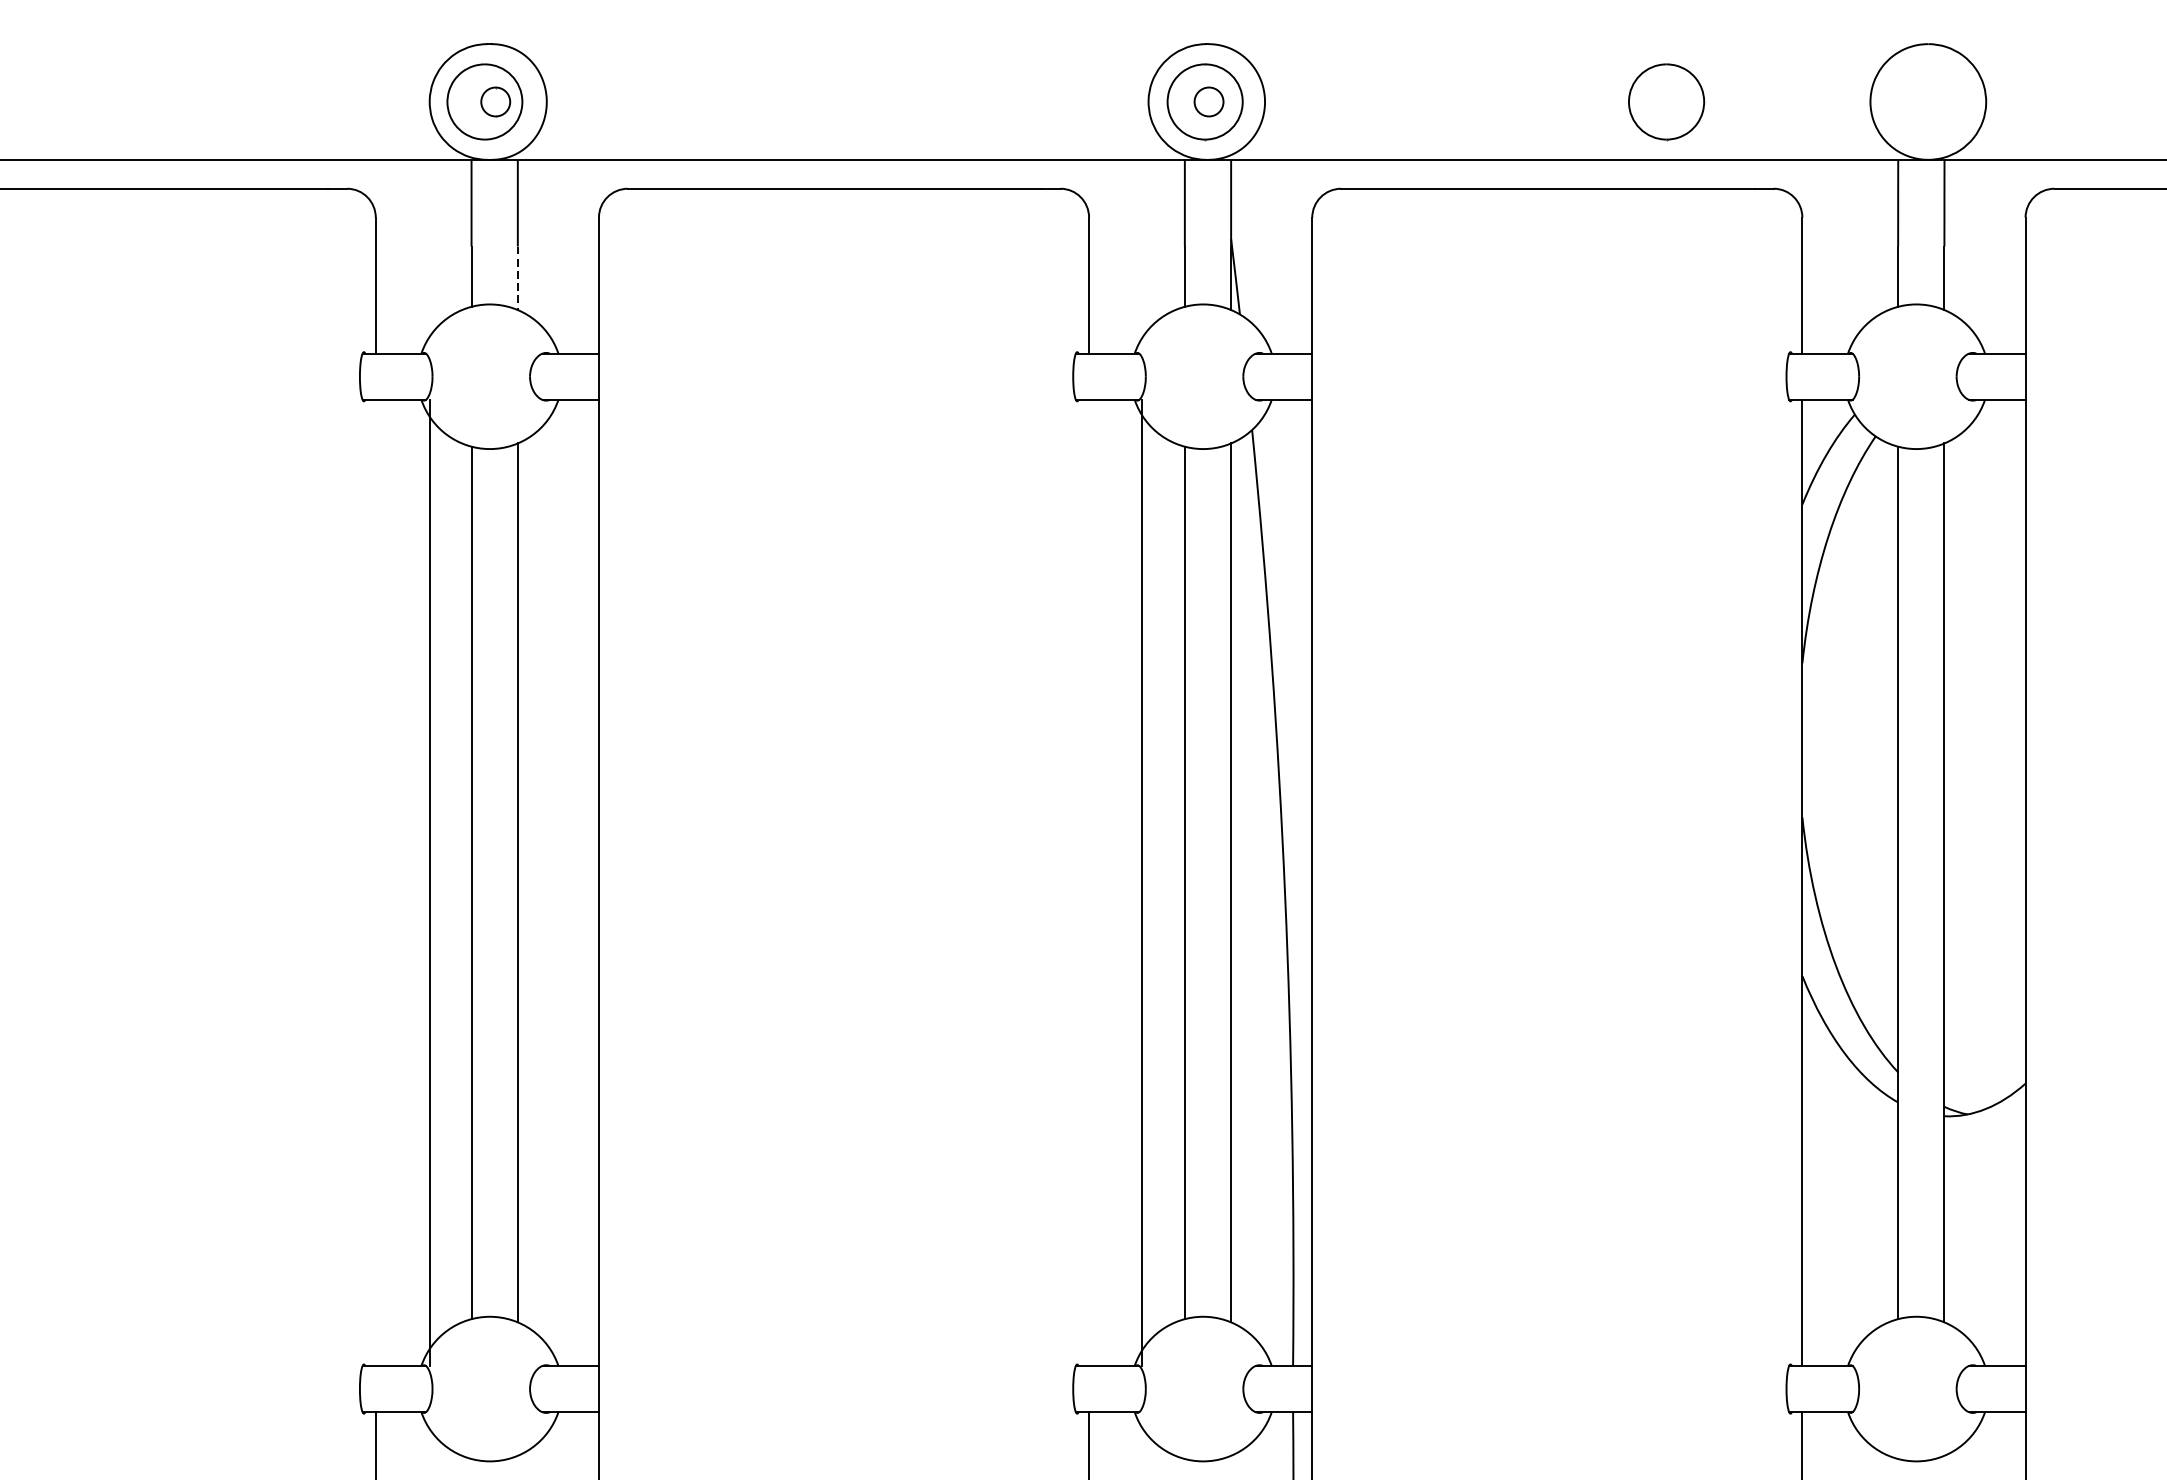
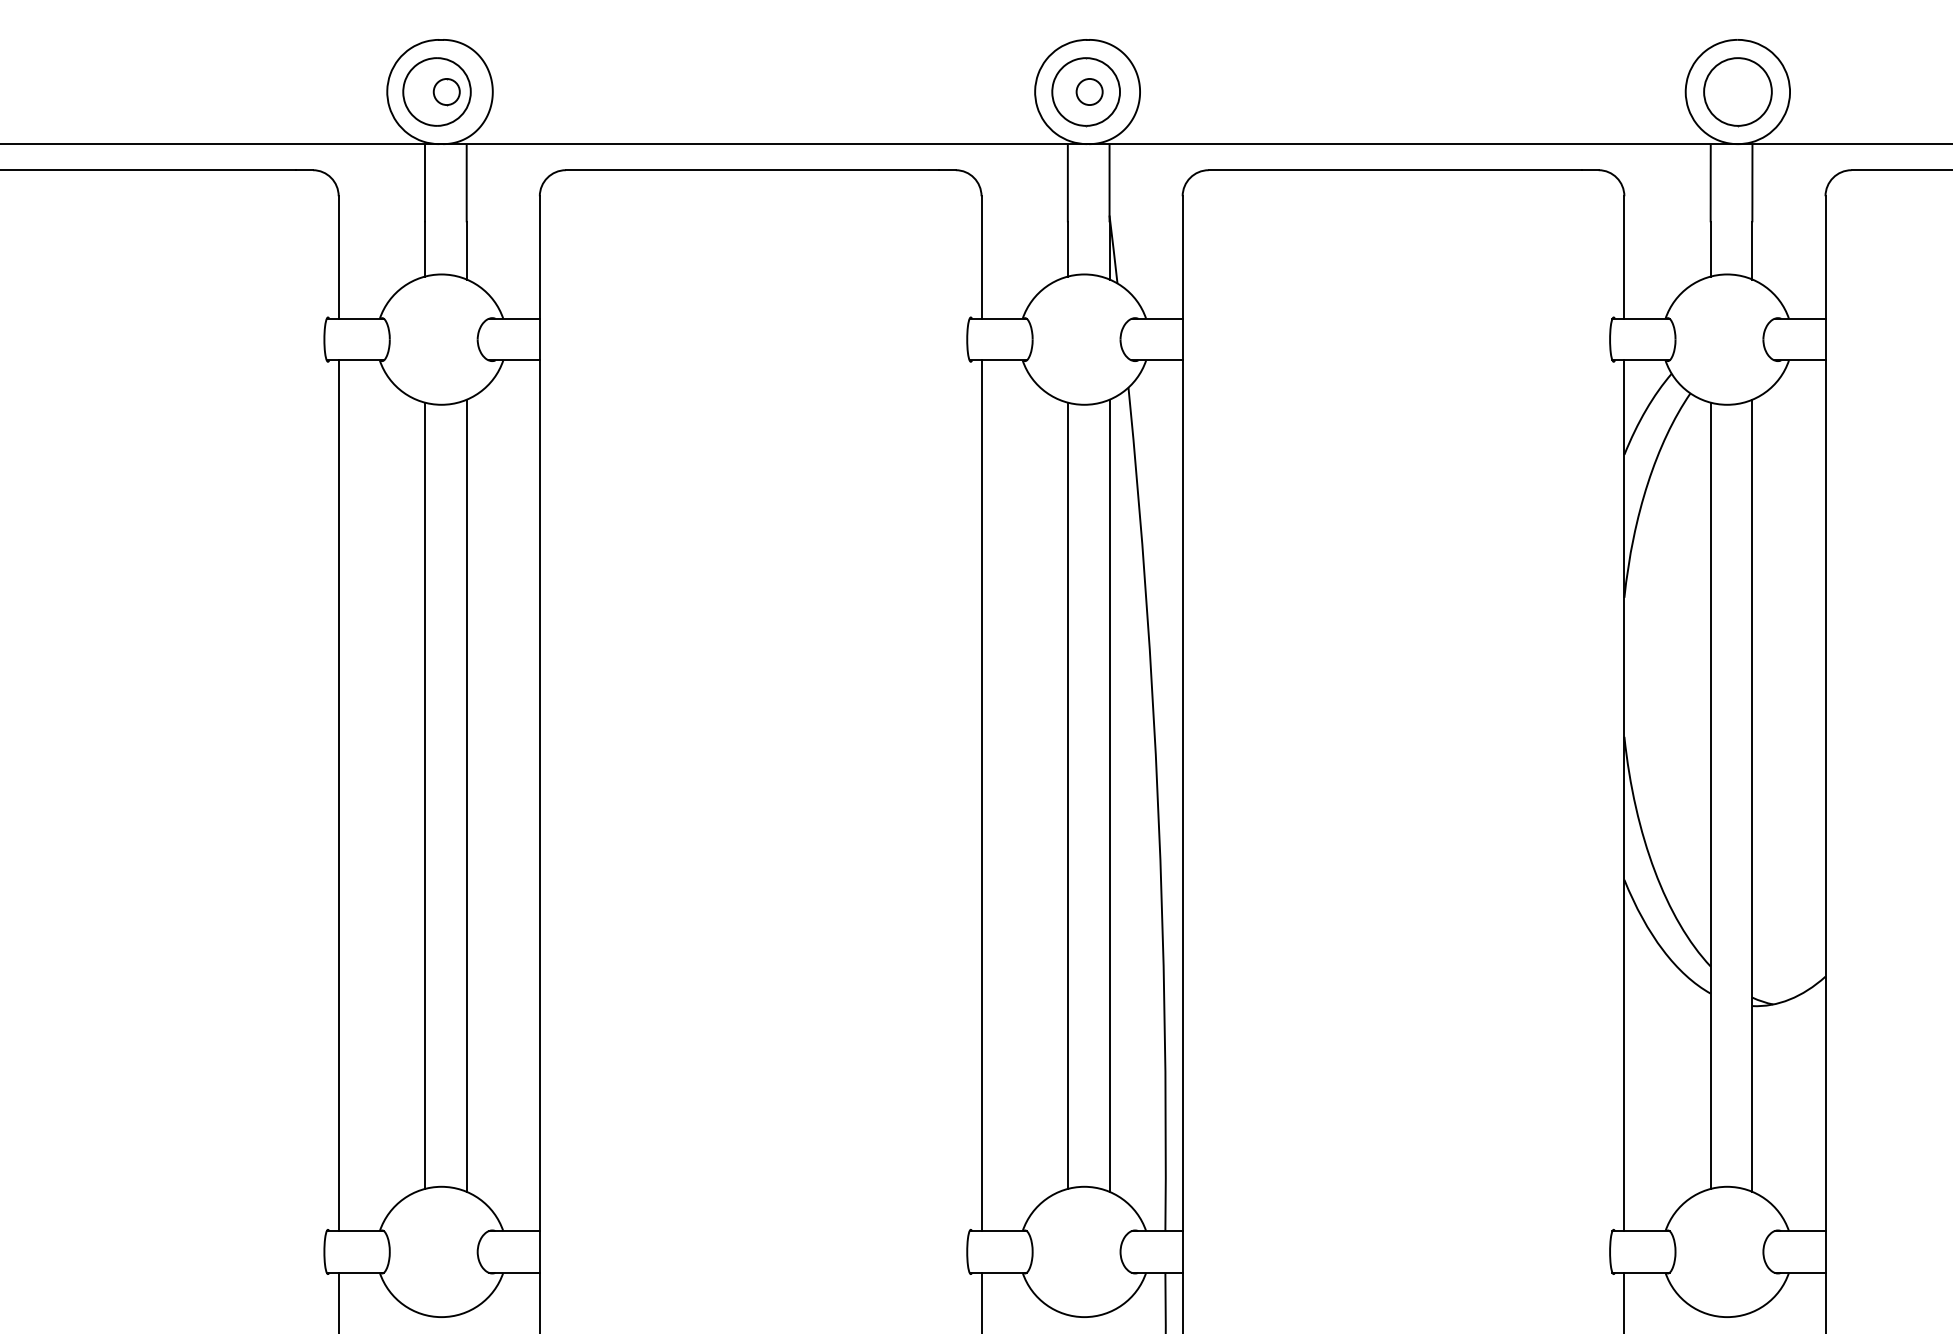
part: (1666, 102) -> (1737, 92), moved
line: (517, 277) -> (466, 250), dashed -> solid
line: (429, 882) -> (338, 795), moved
line: (1142, 882) -> (981, 795), moved

